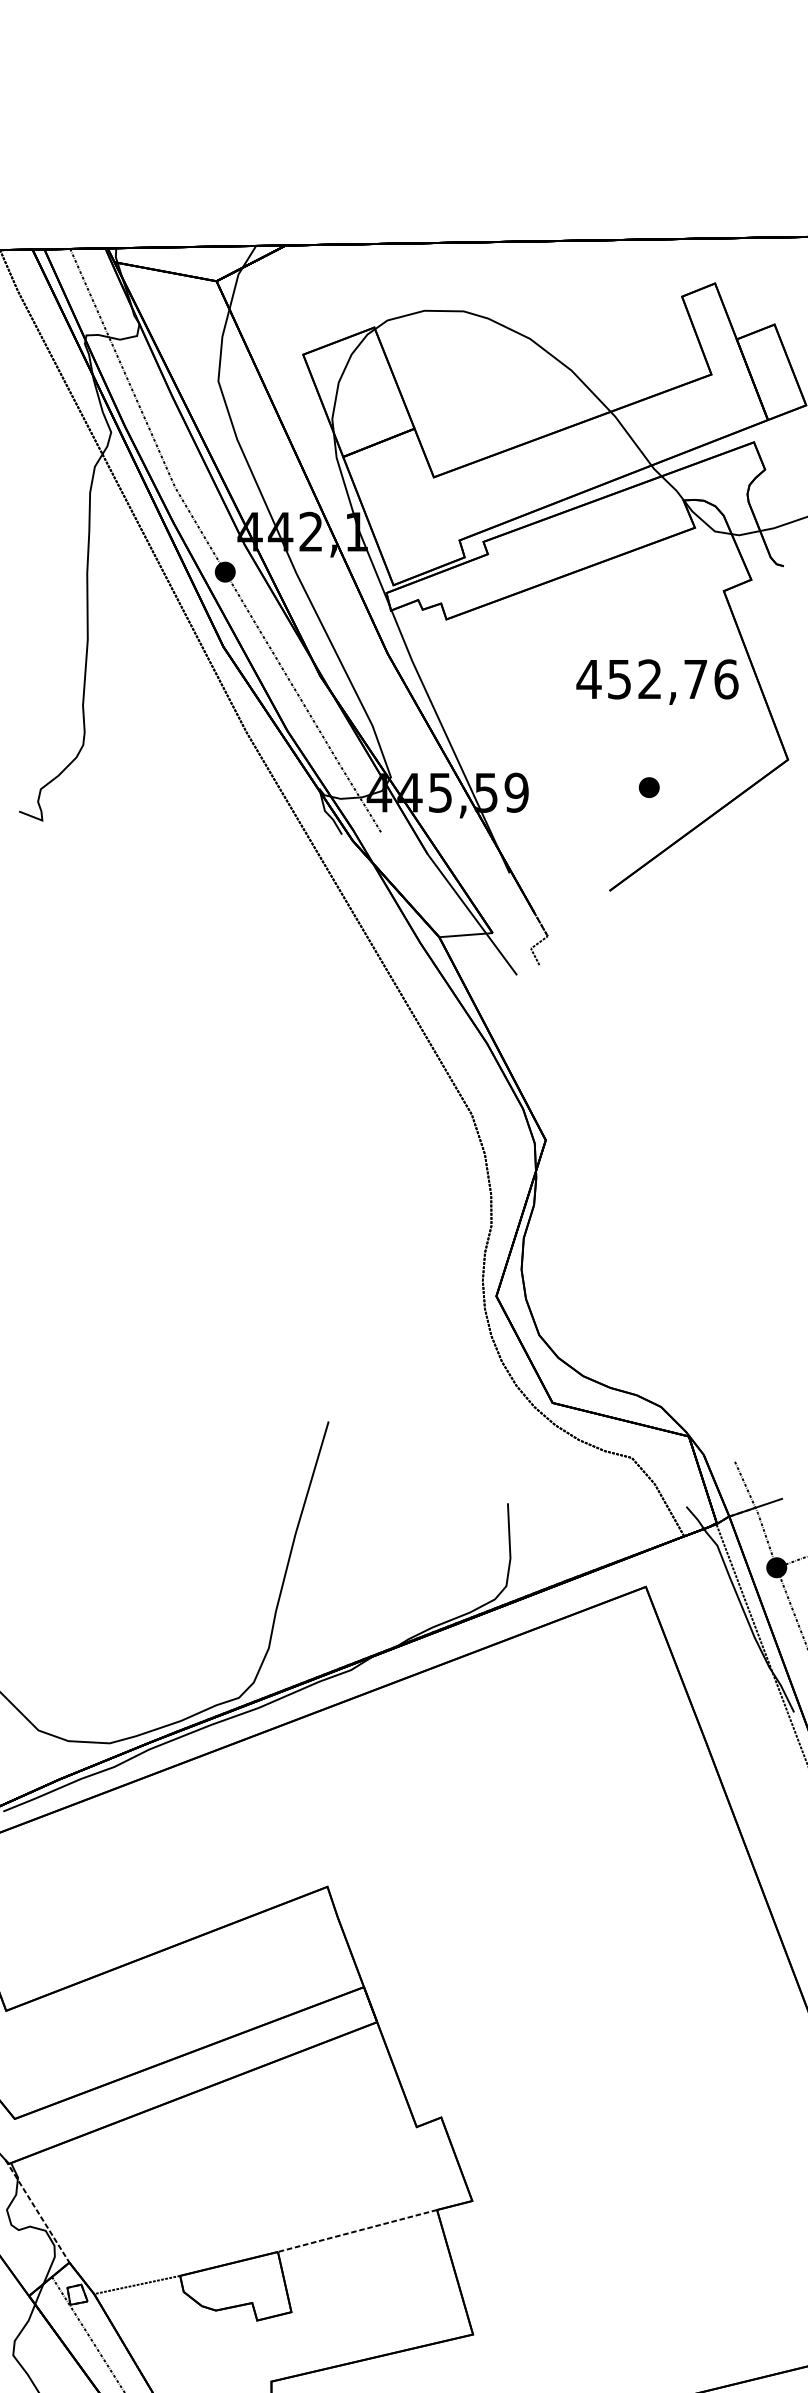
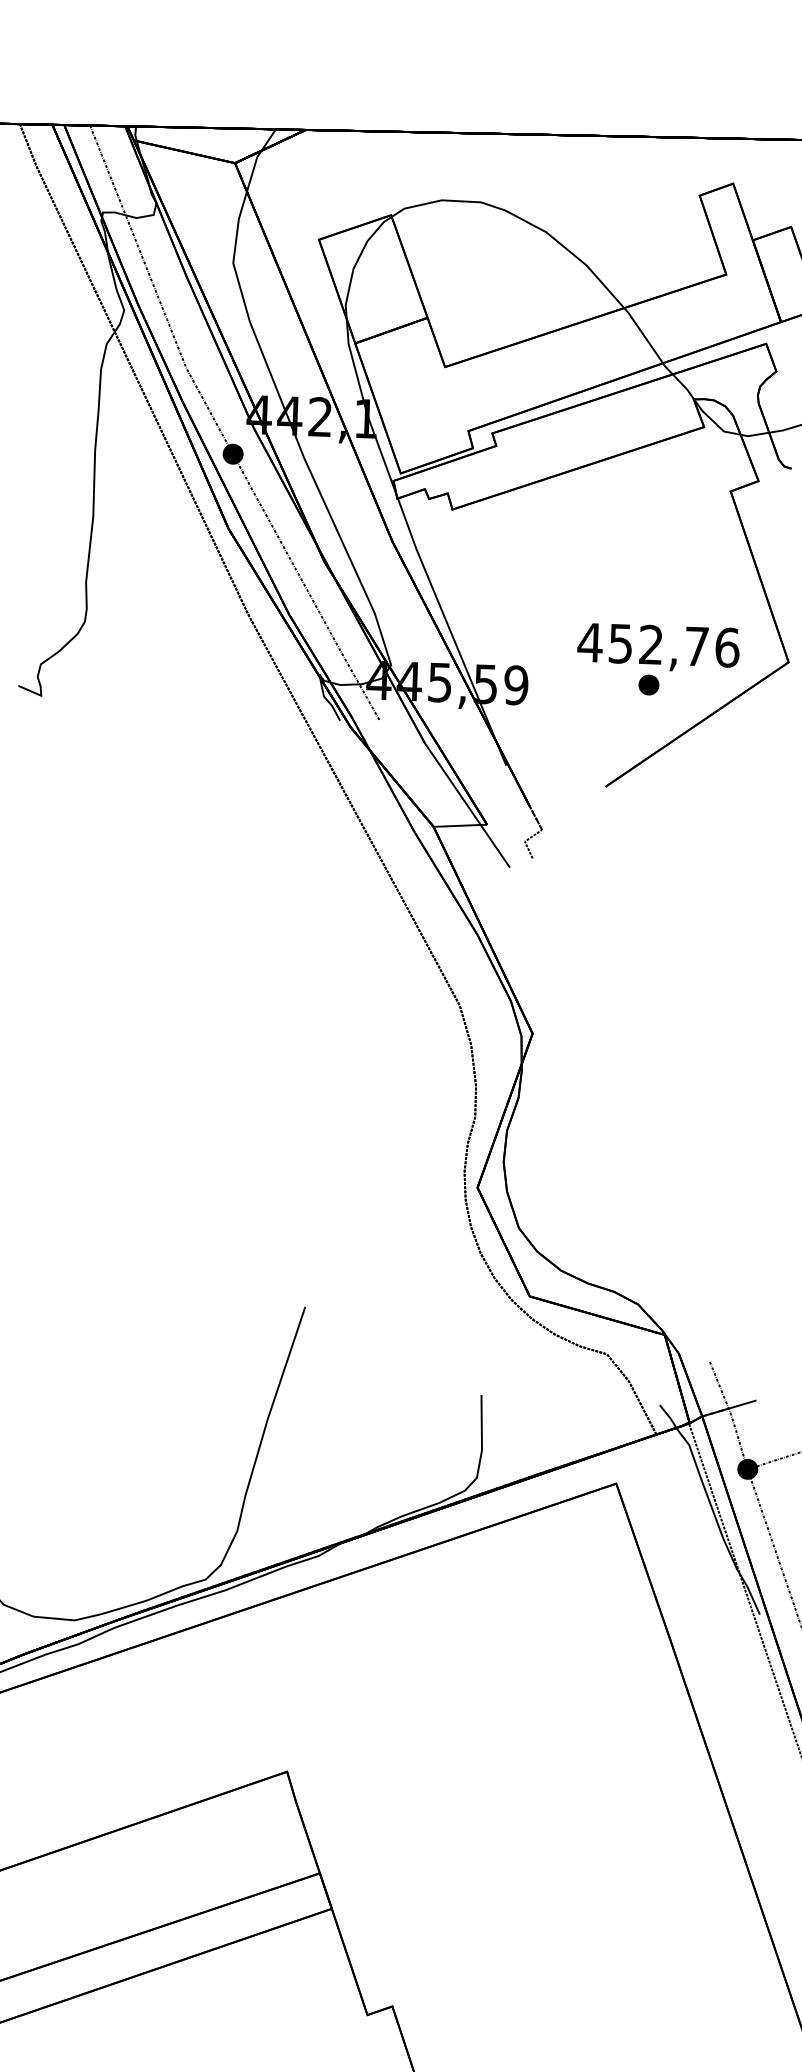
text: (657, 681) -> (658, 647), moved

